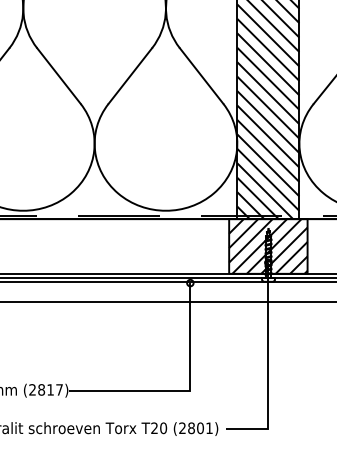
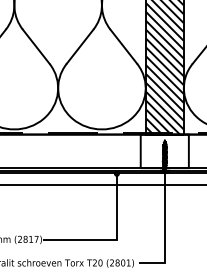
hatch: (267, 246) -> (164, 151), removed

